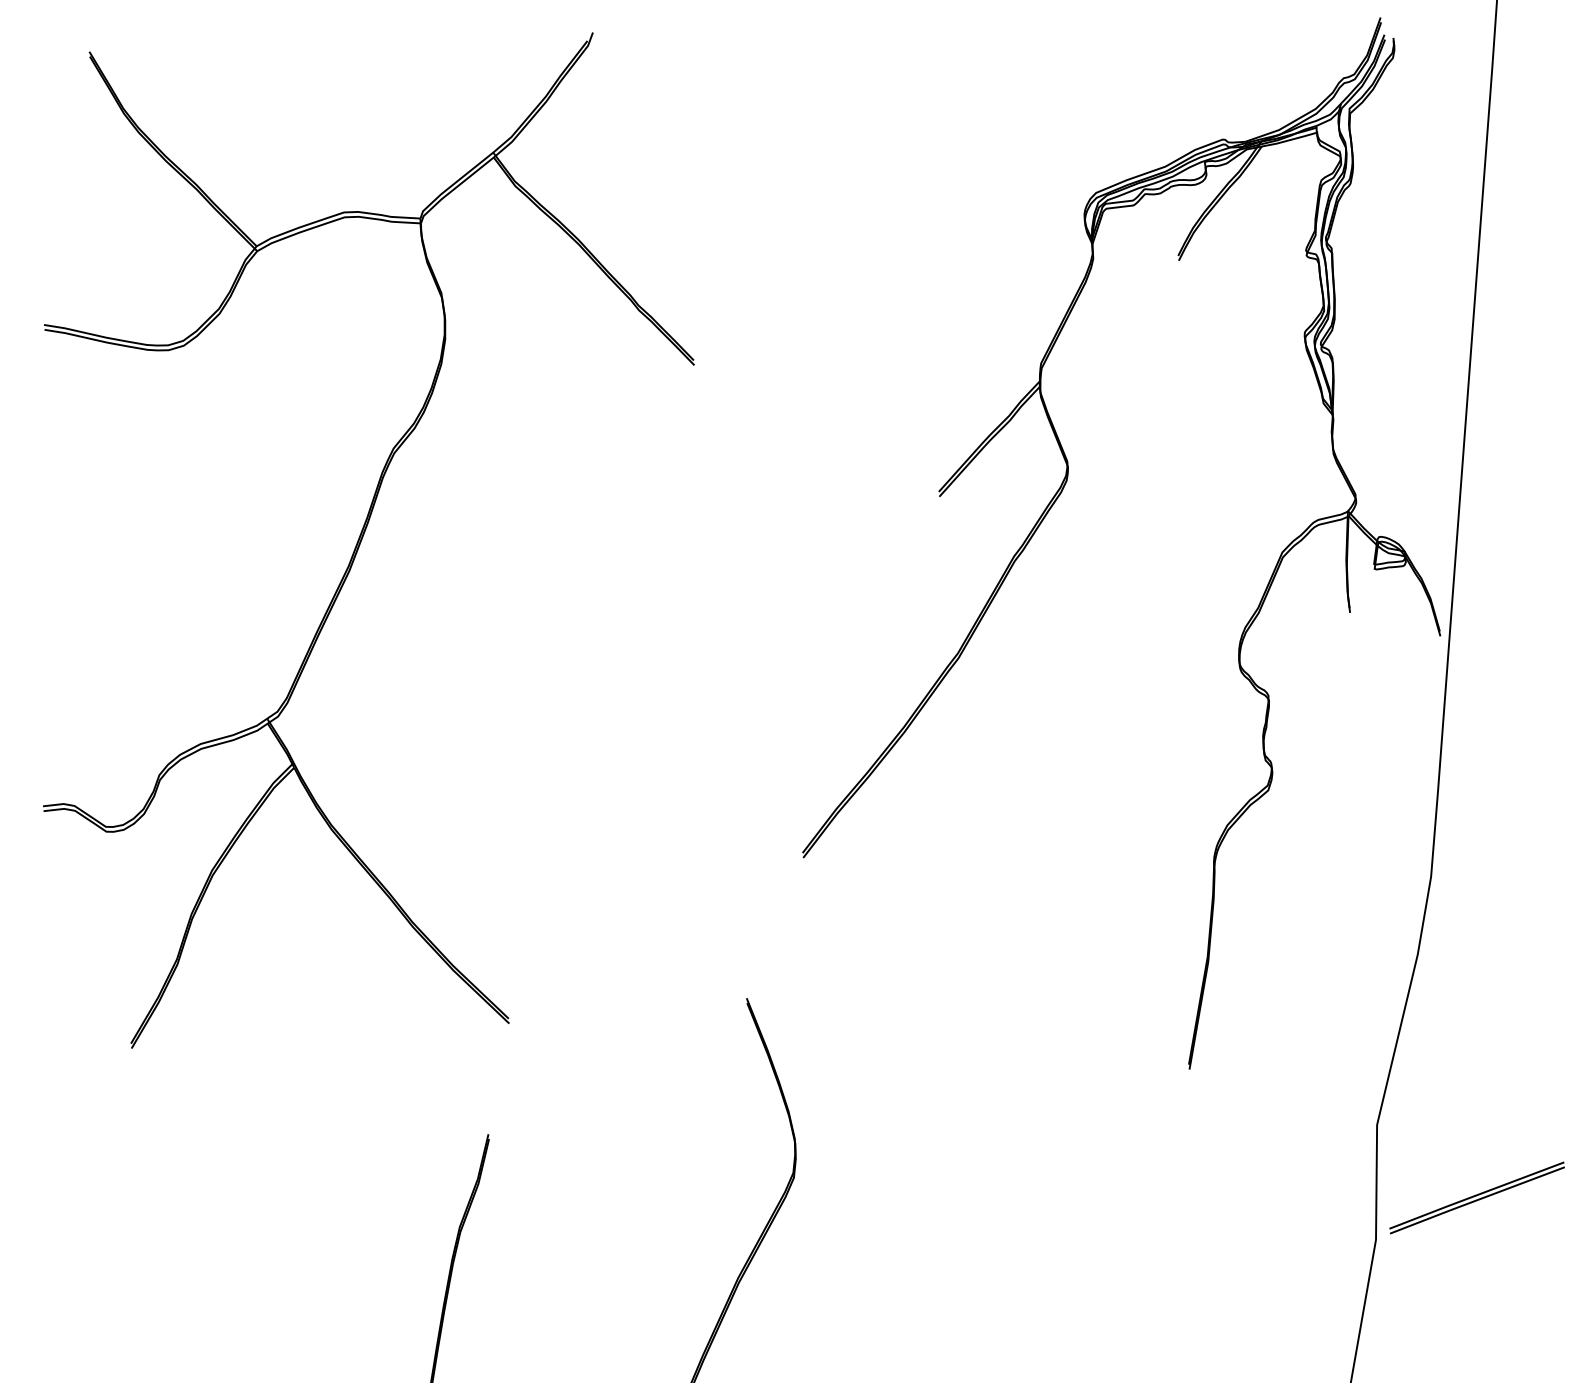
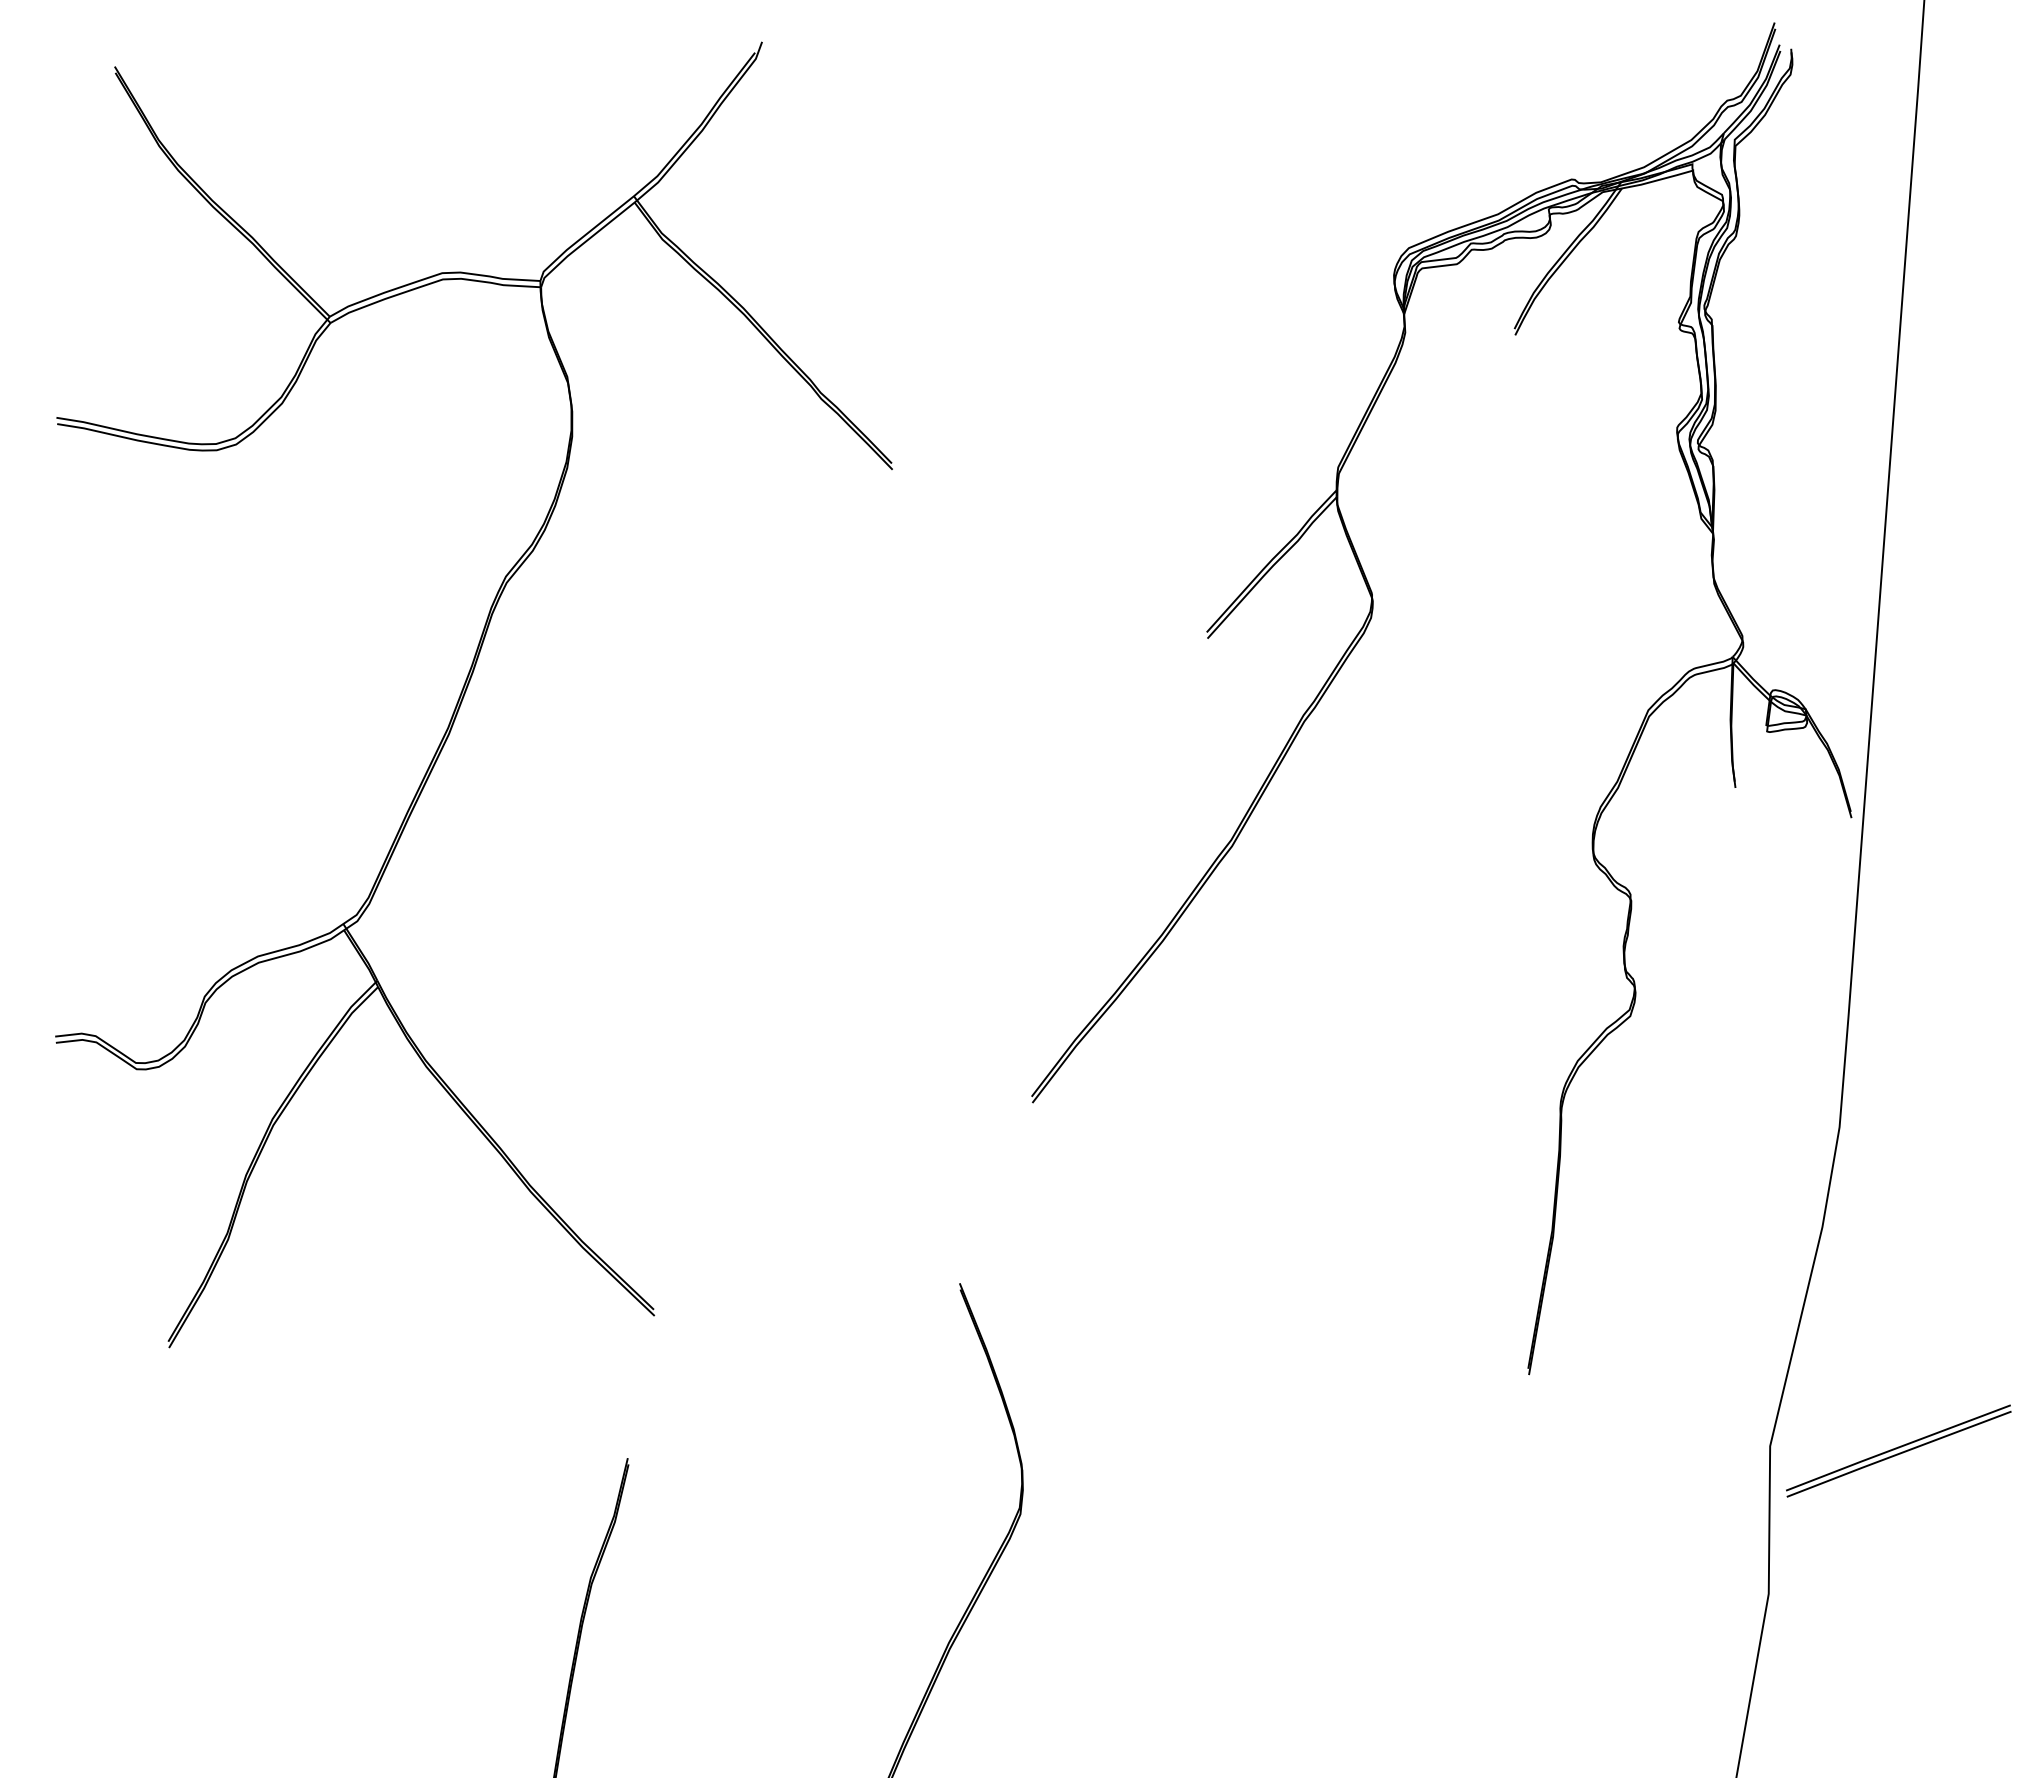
part: (1476, 1197) -> (1898, 1450), moved

